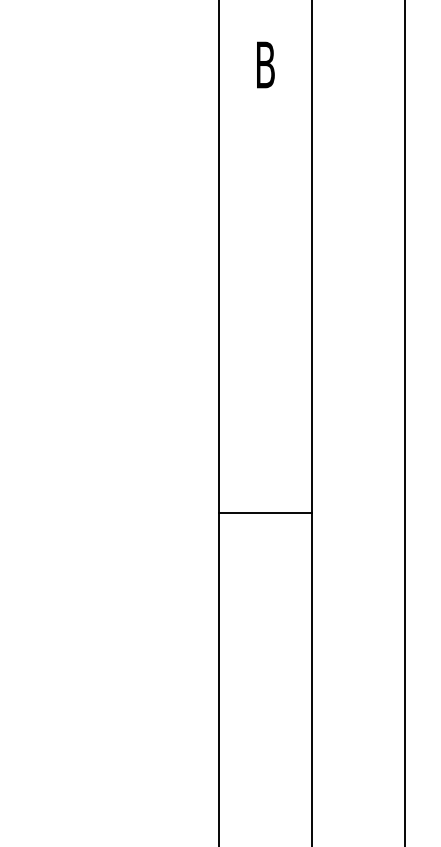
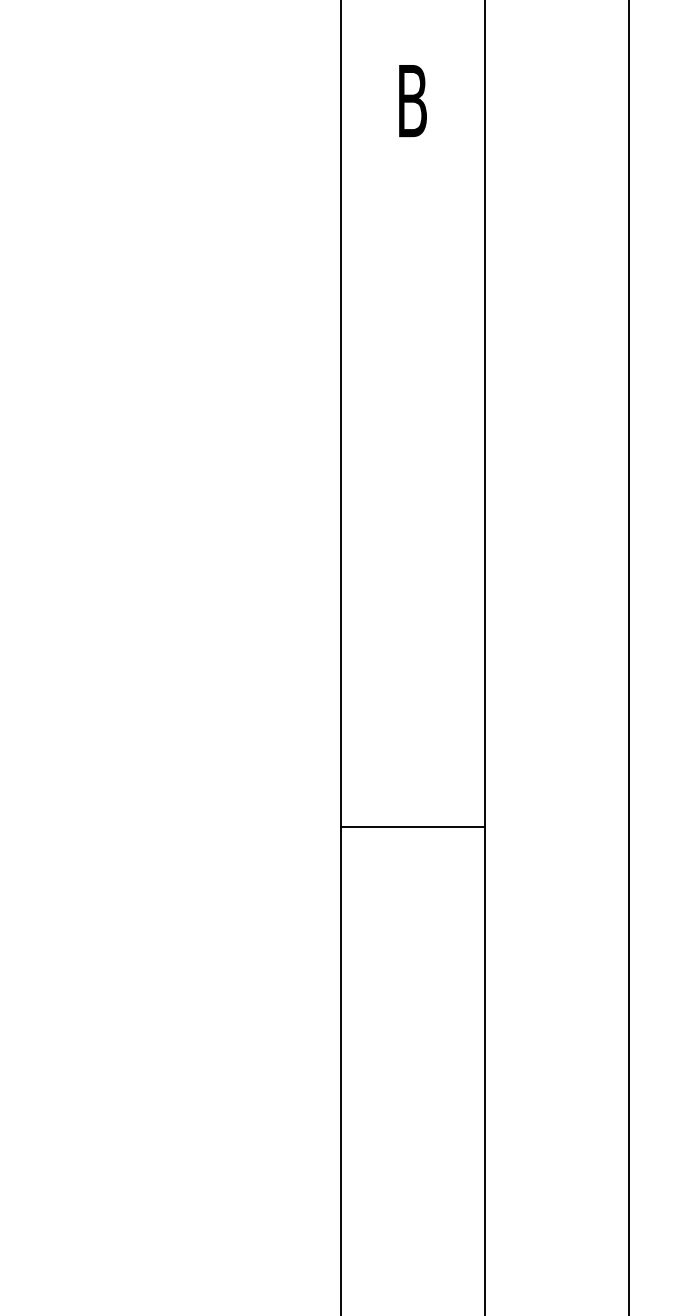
line: (265, 512) -> (412, 827), moved

